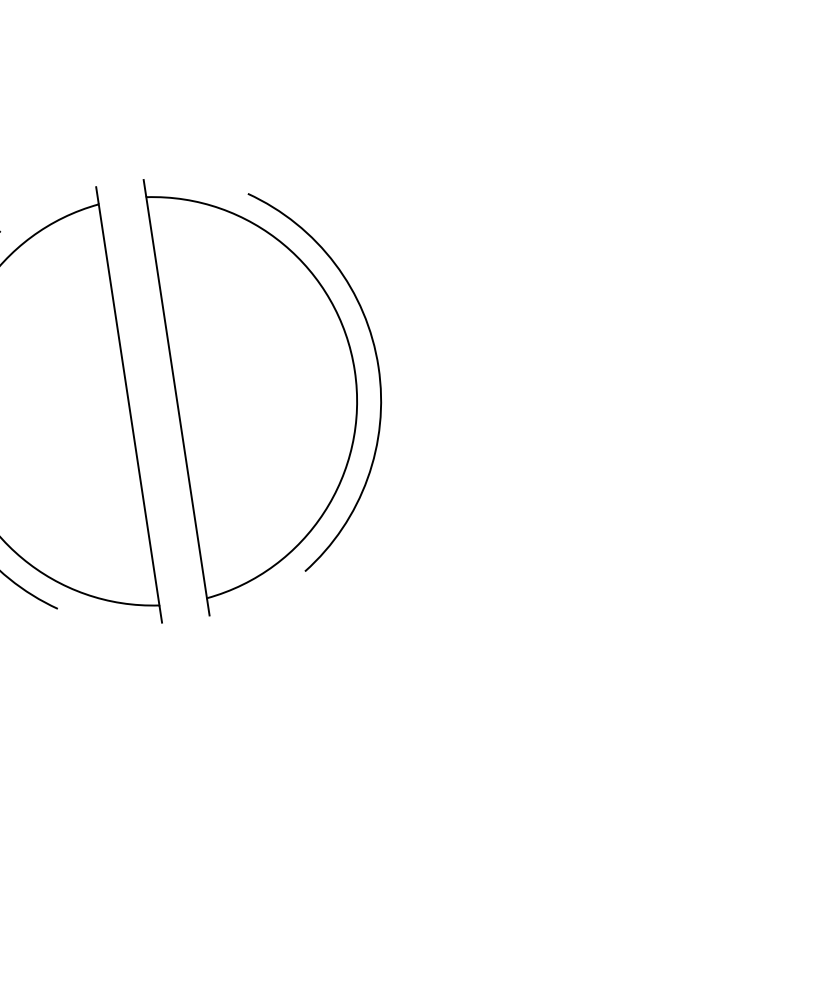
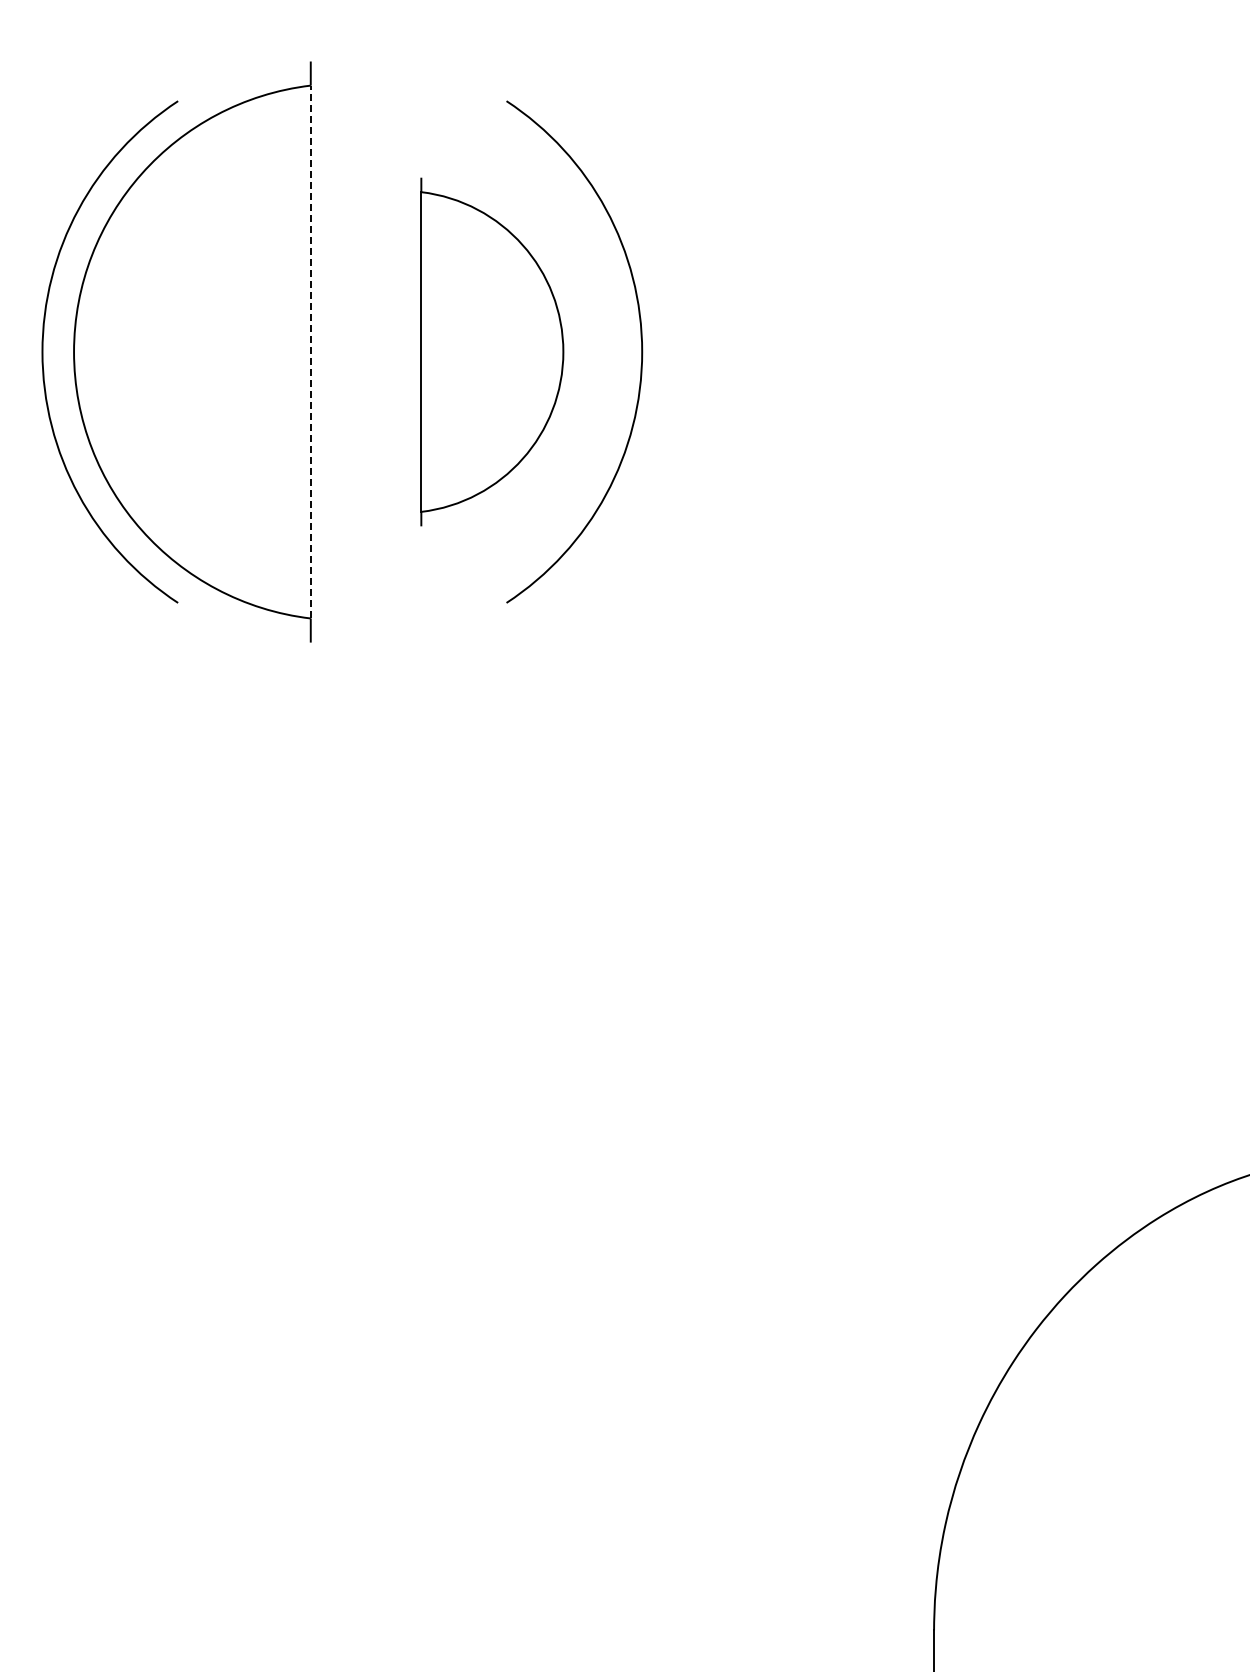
part: (265, 383) -> (492, 351), size x0.6
line: (128, 404) -> (310, 351), solid -> dashed

